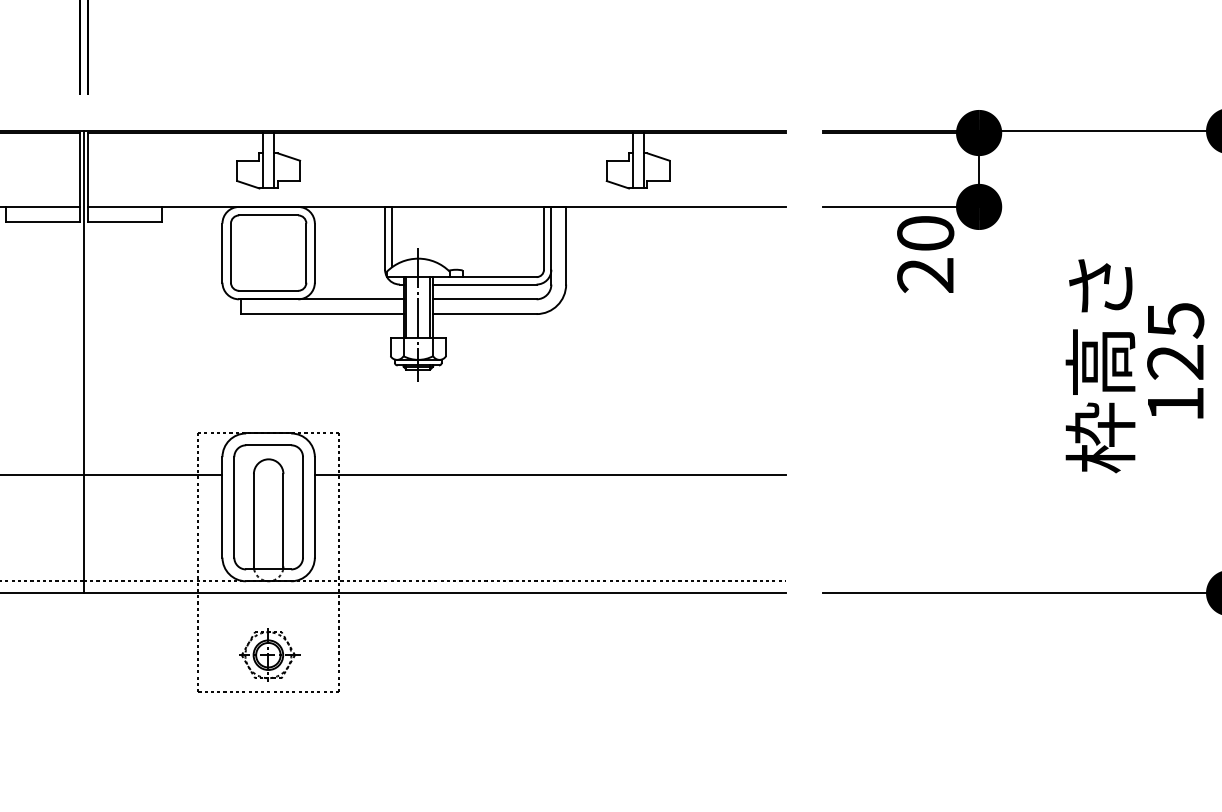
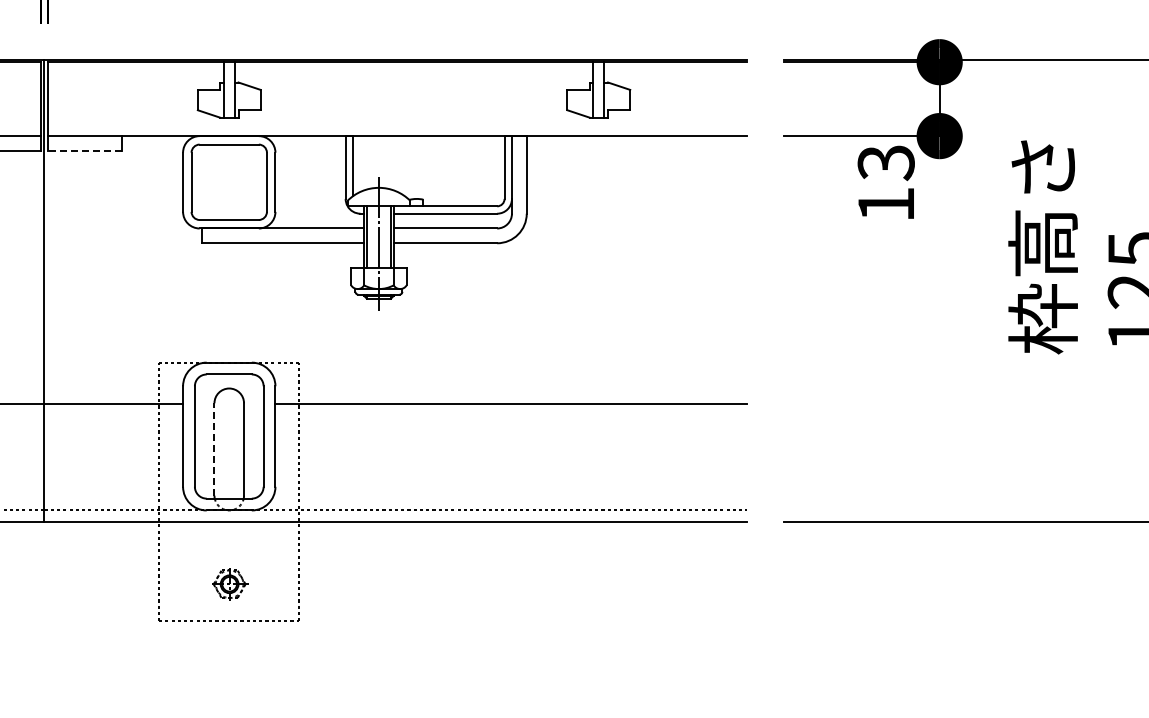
line: (124, 221) -> (85, 150), solid -> dashed
text: (925, 254) -> (886, 183), 20 -> 13
text: (1100, 366) -> (1043, 247), moved
line: (253, 519) -> (214, 448), solid -> dashed
part: (269, 654) -> (230, 583), size x0.6

